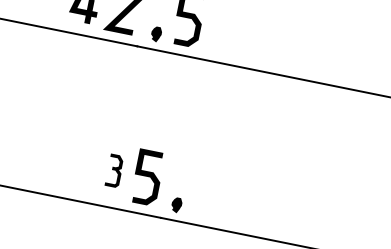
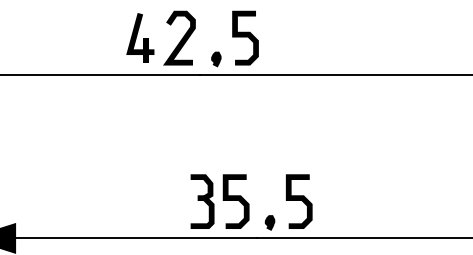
part: (114, 170) -> (202, 201), size x1.67
curve: (210, 189) -> (299, 200), added

